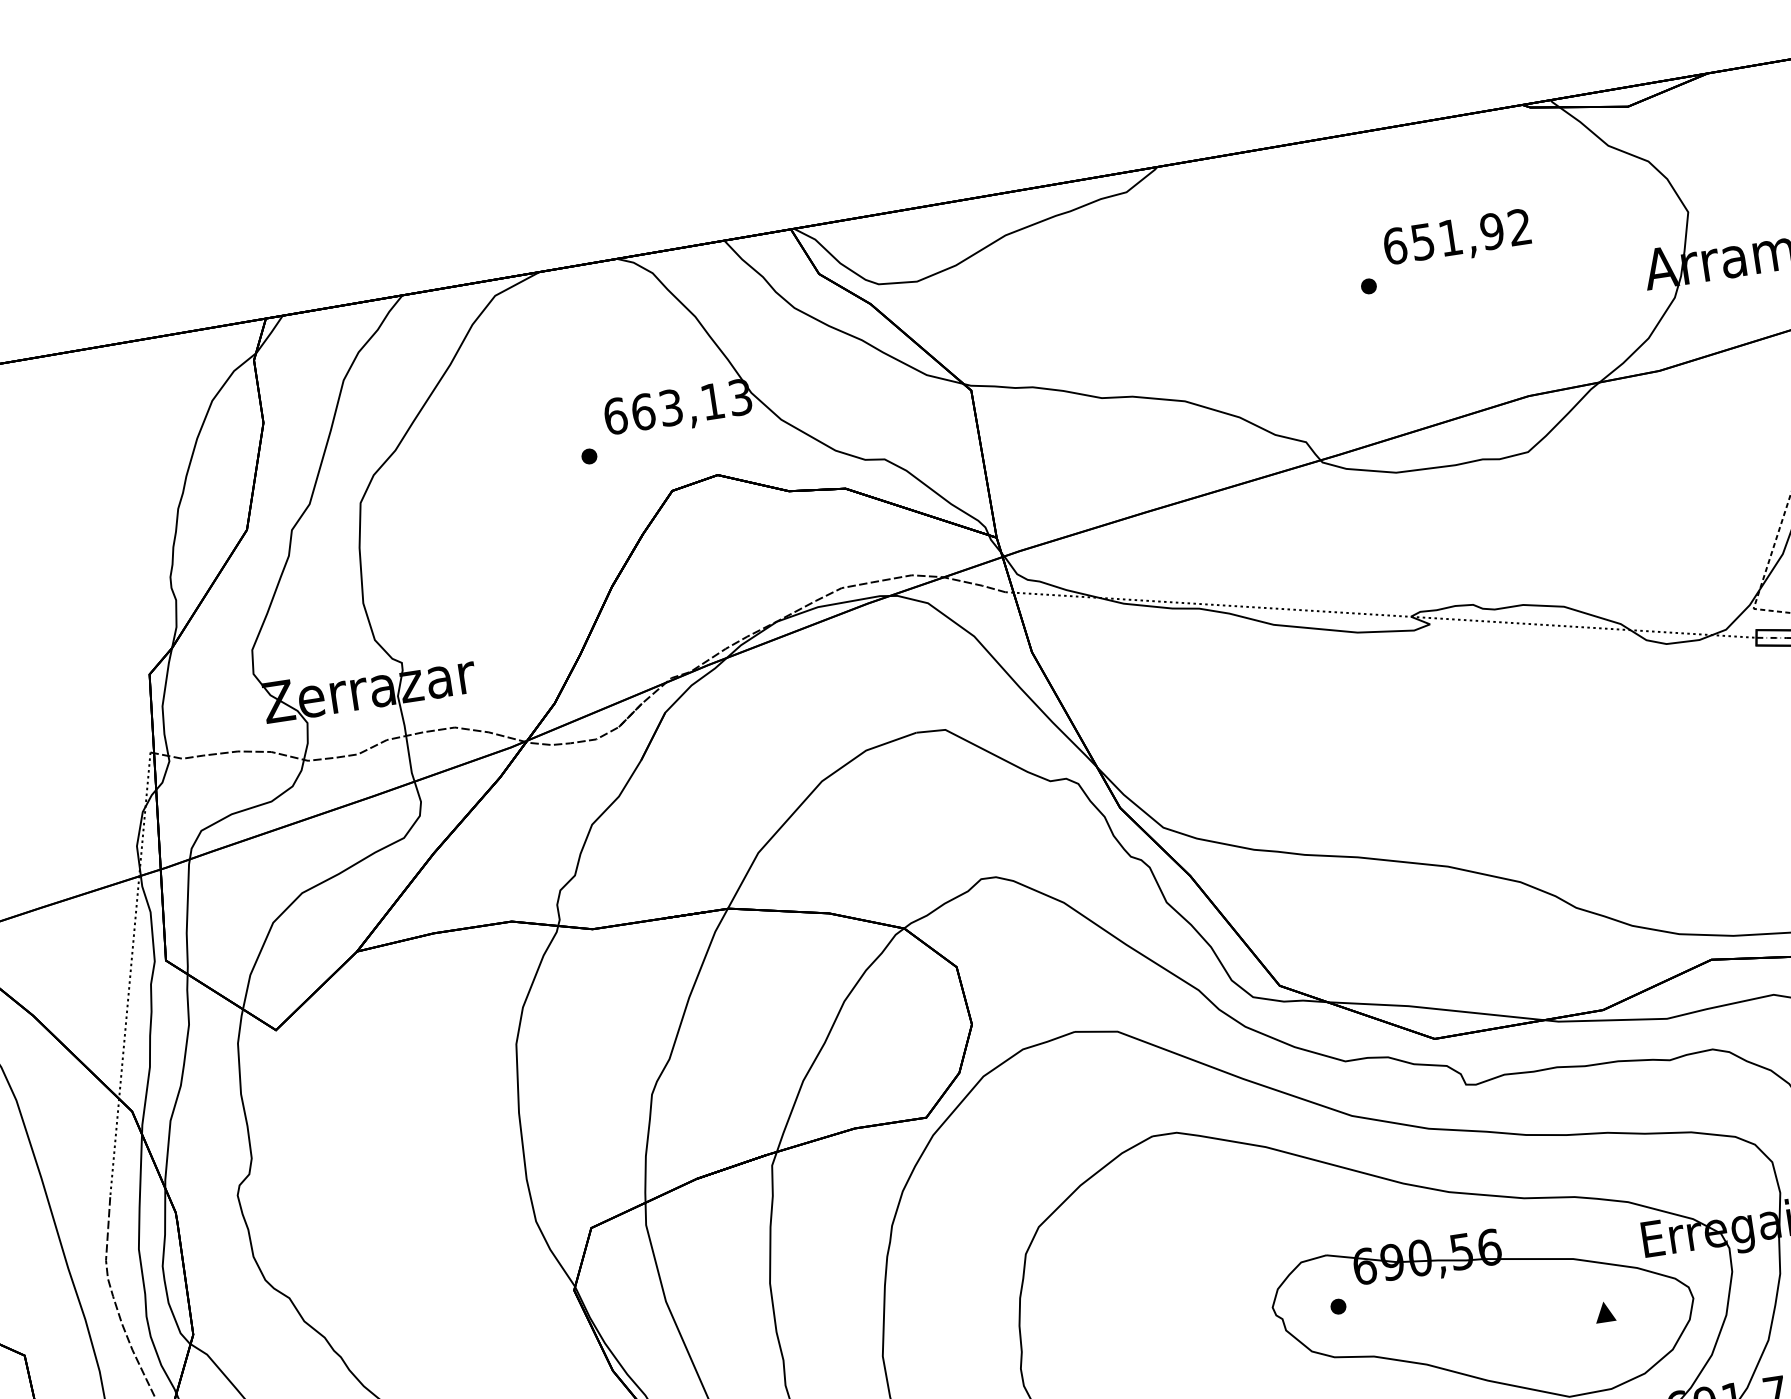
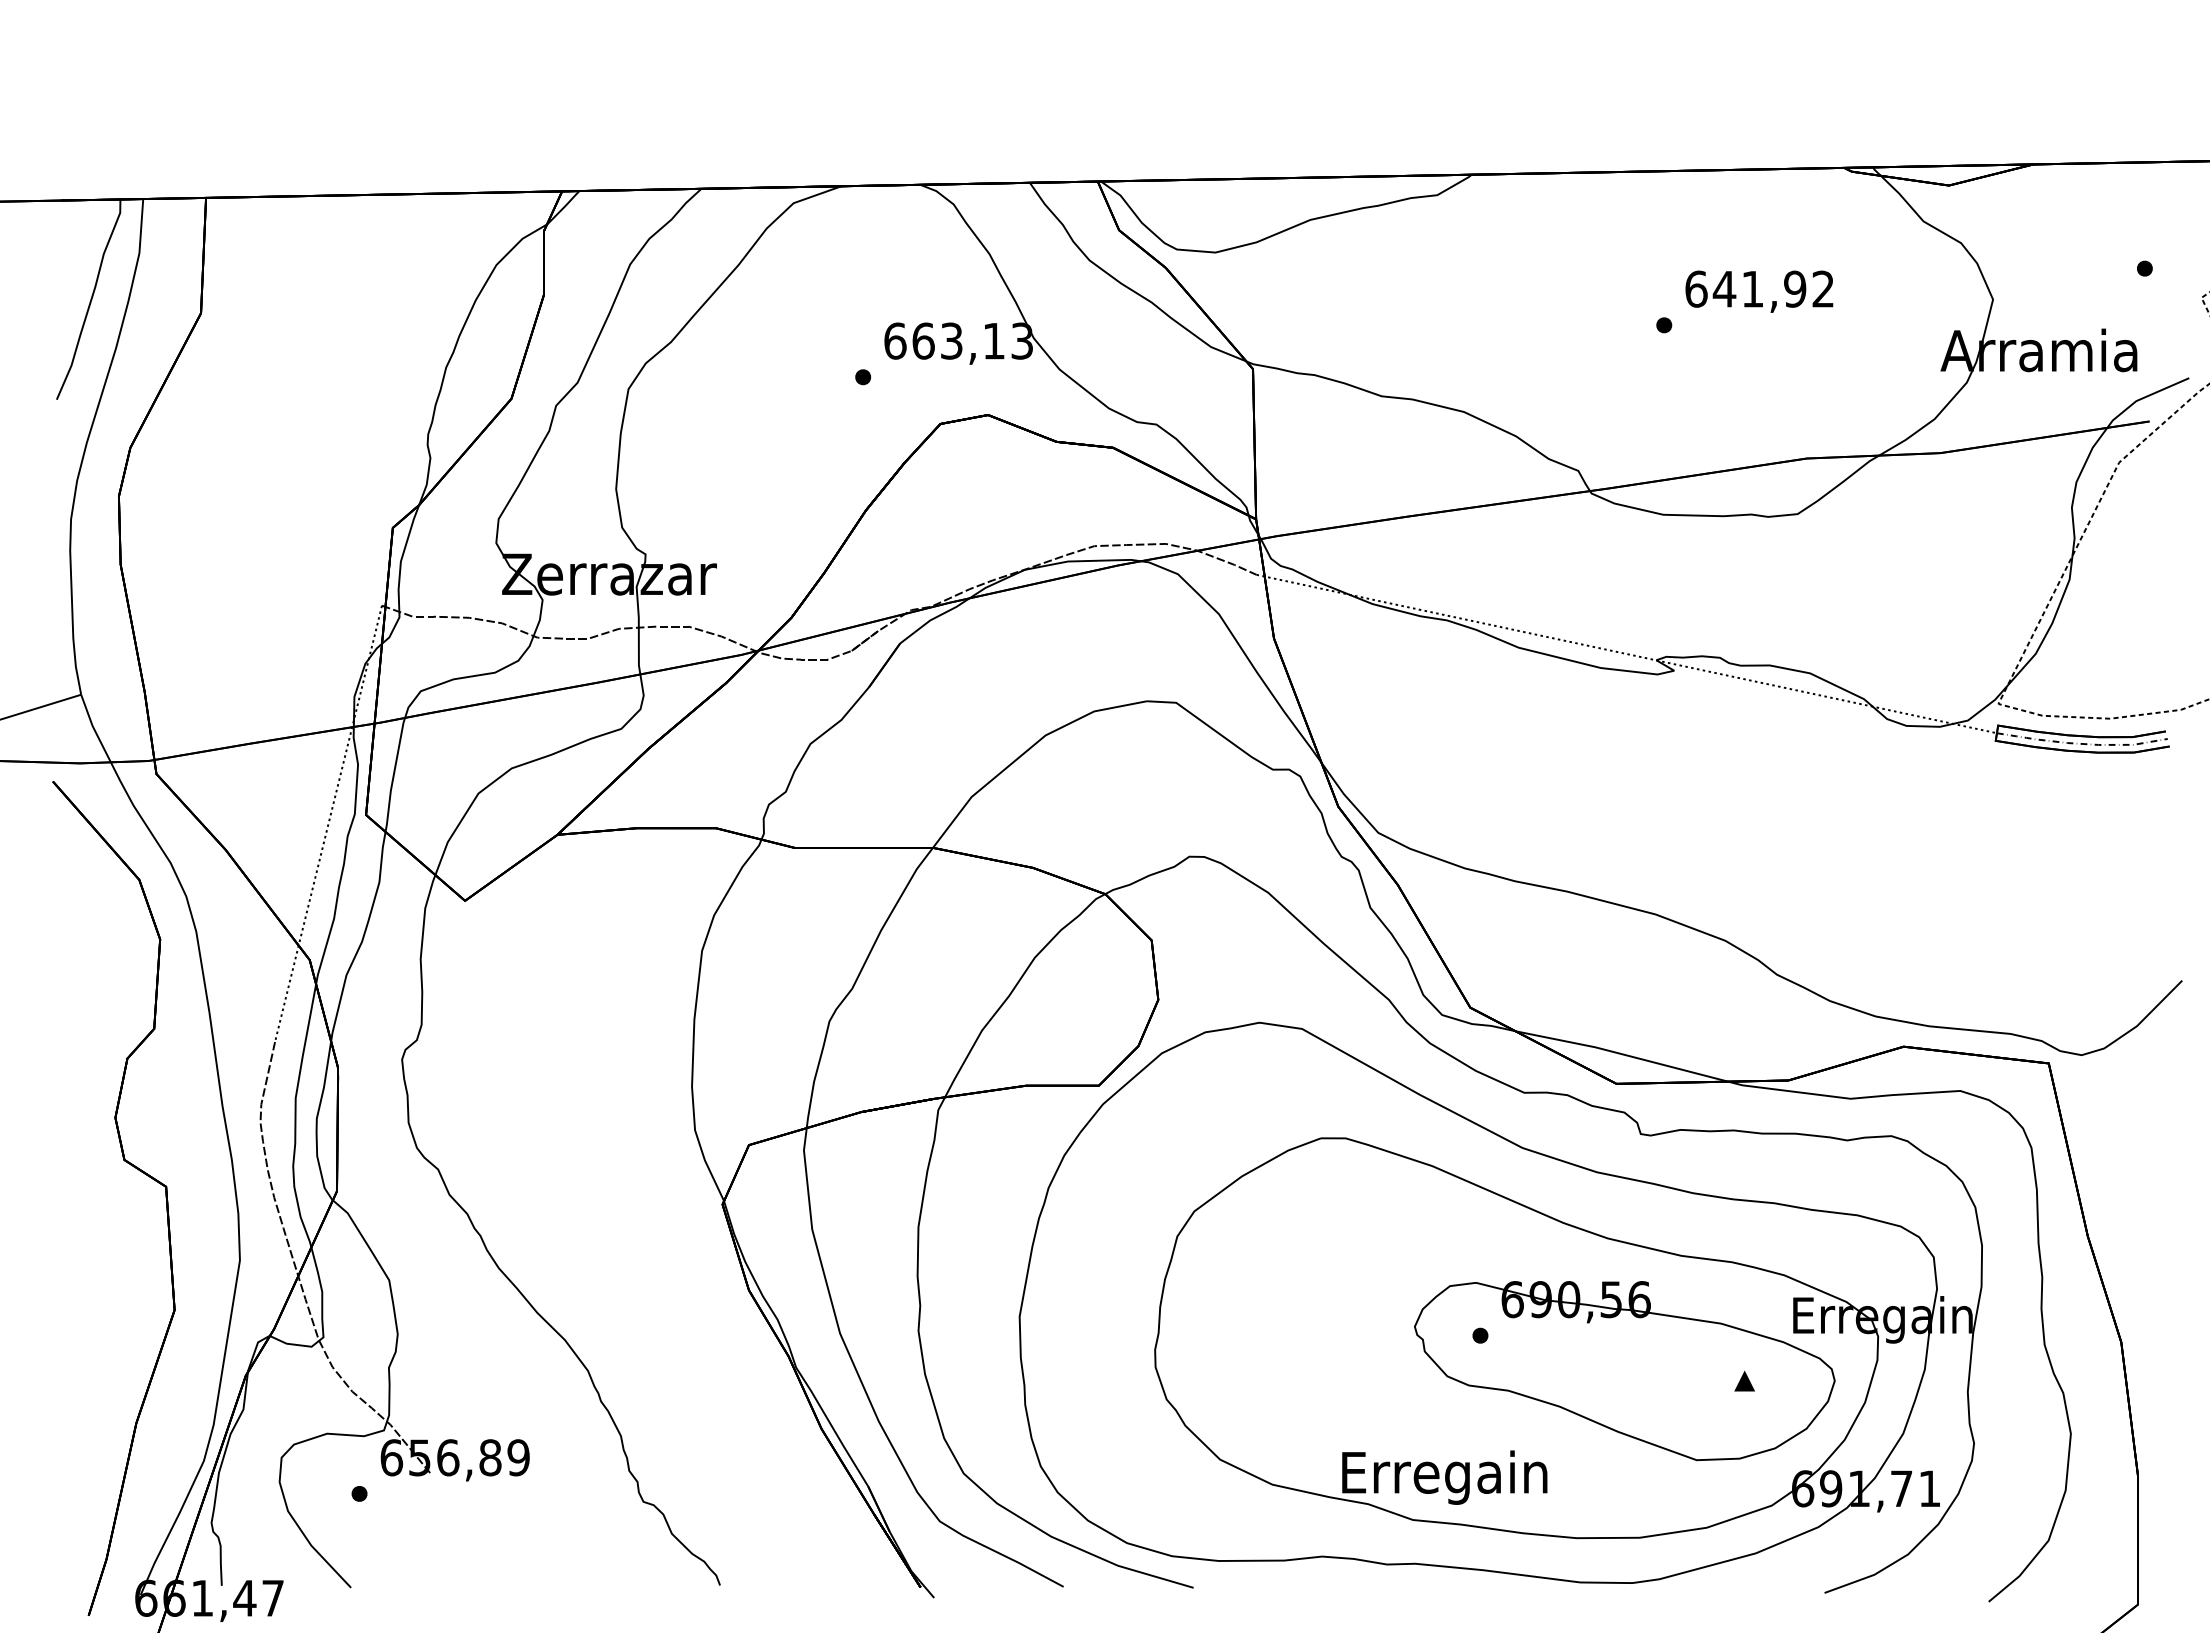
text: (1422, 242) -> (1724, 289), 651,92 -> 641,92

